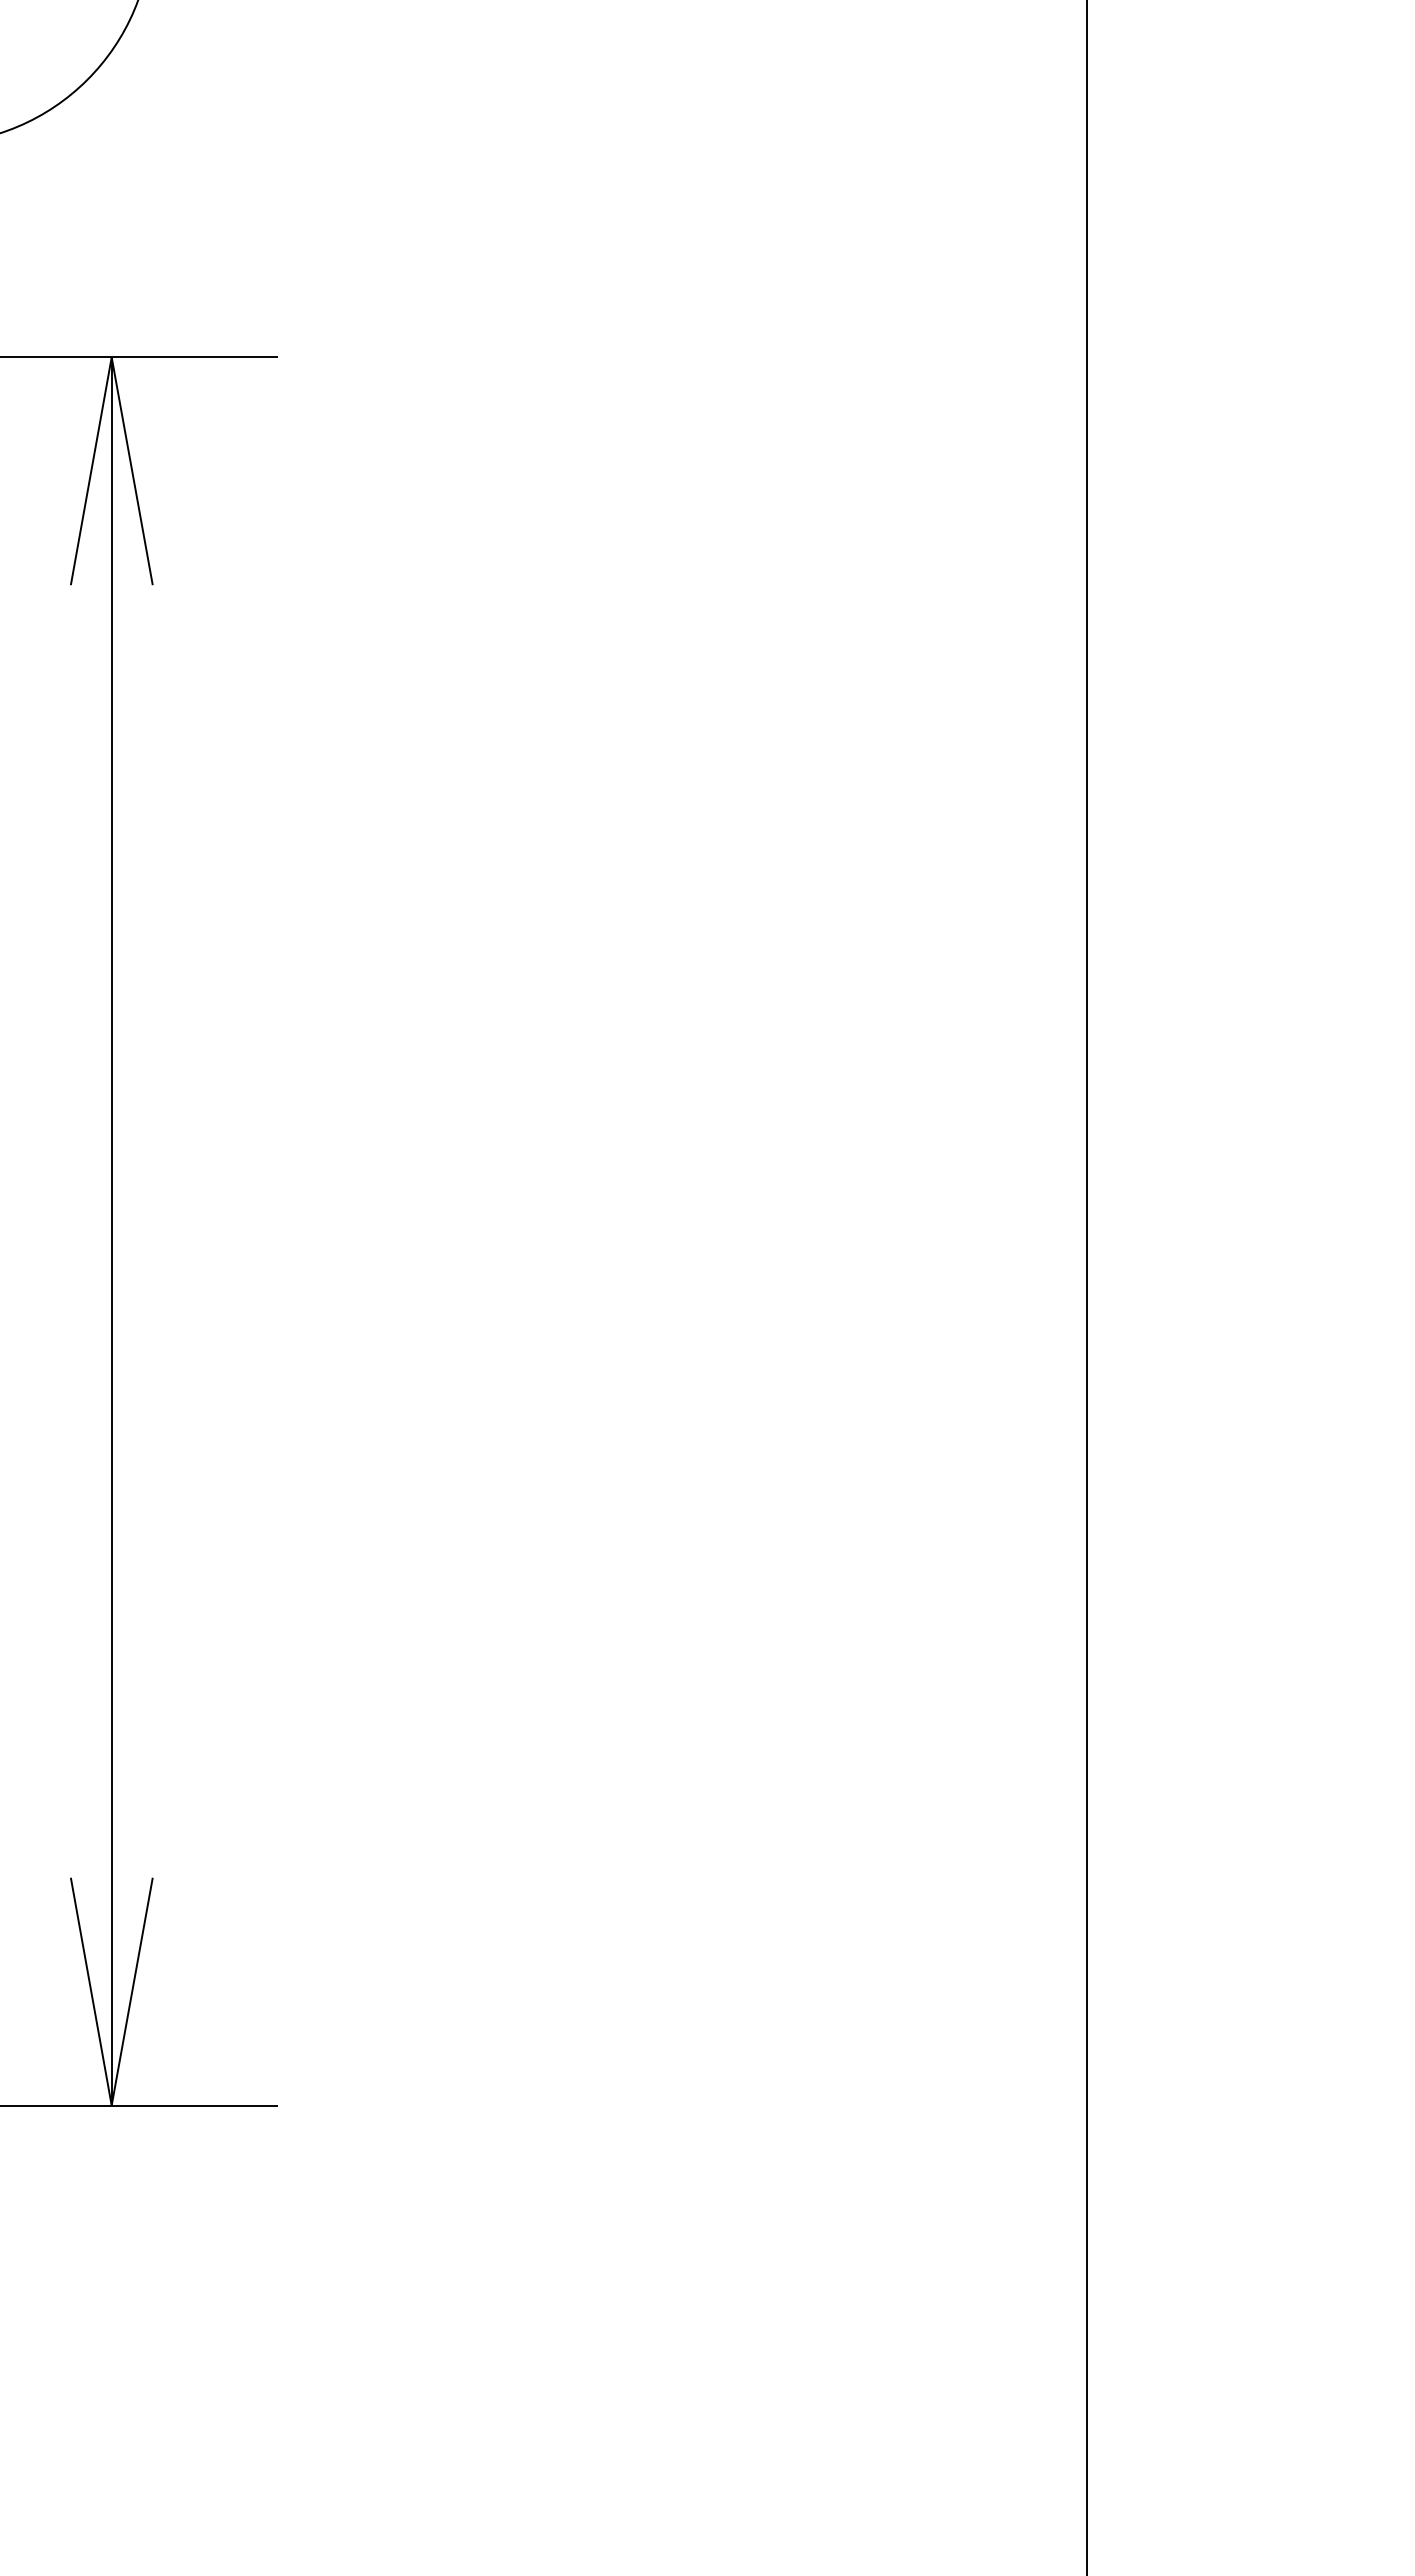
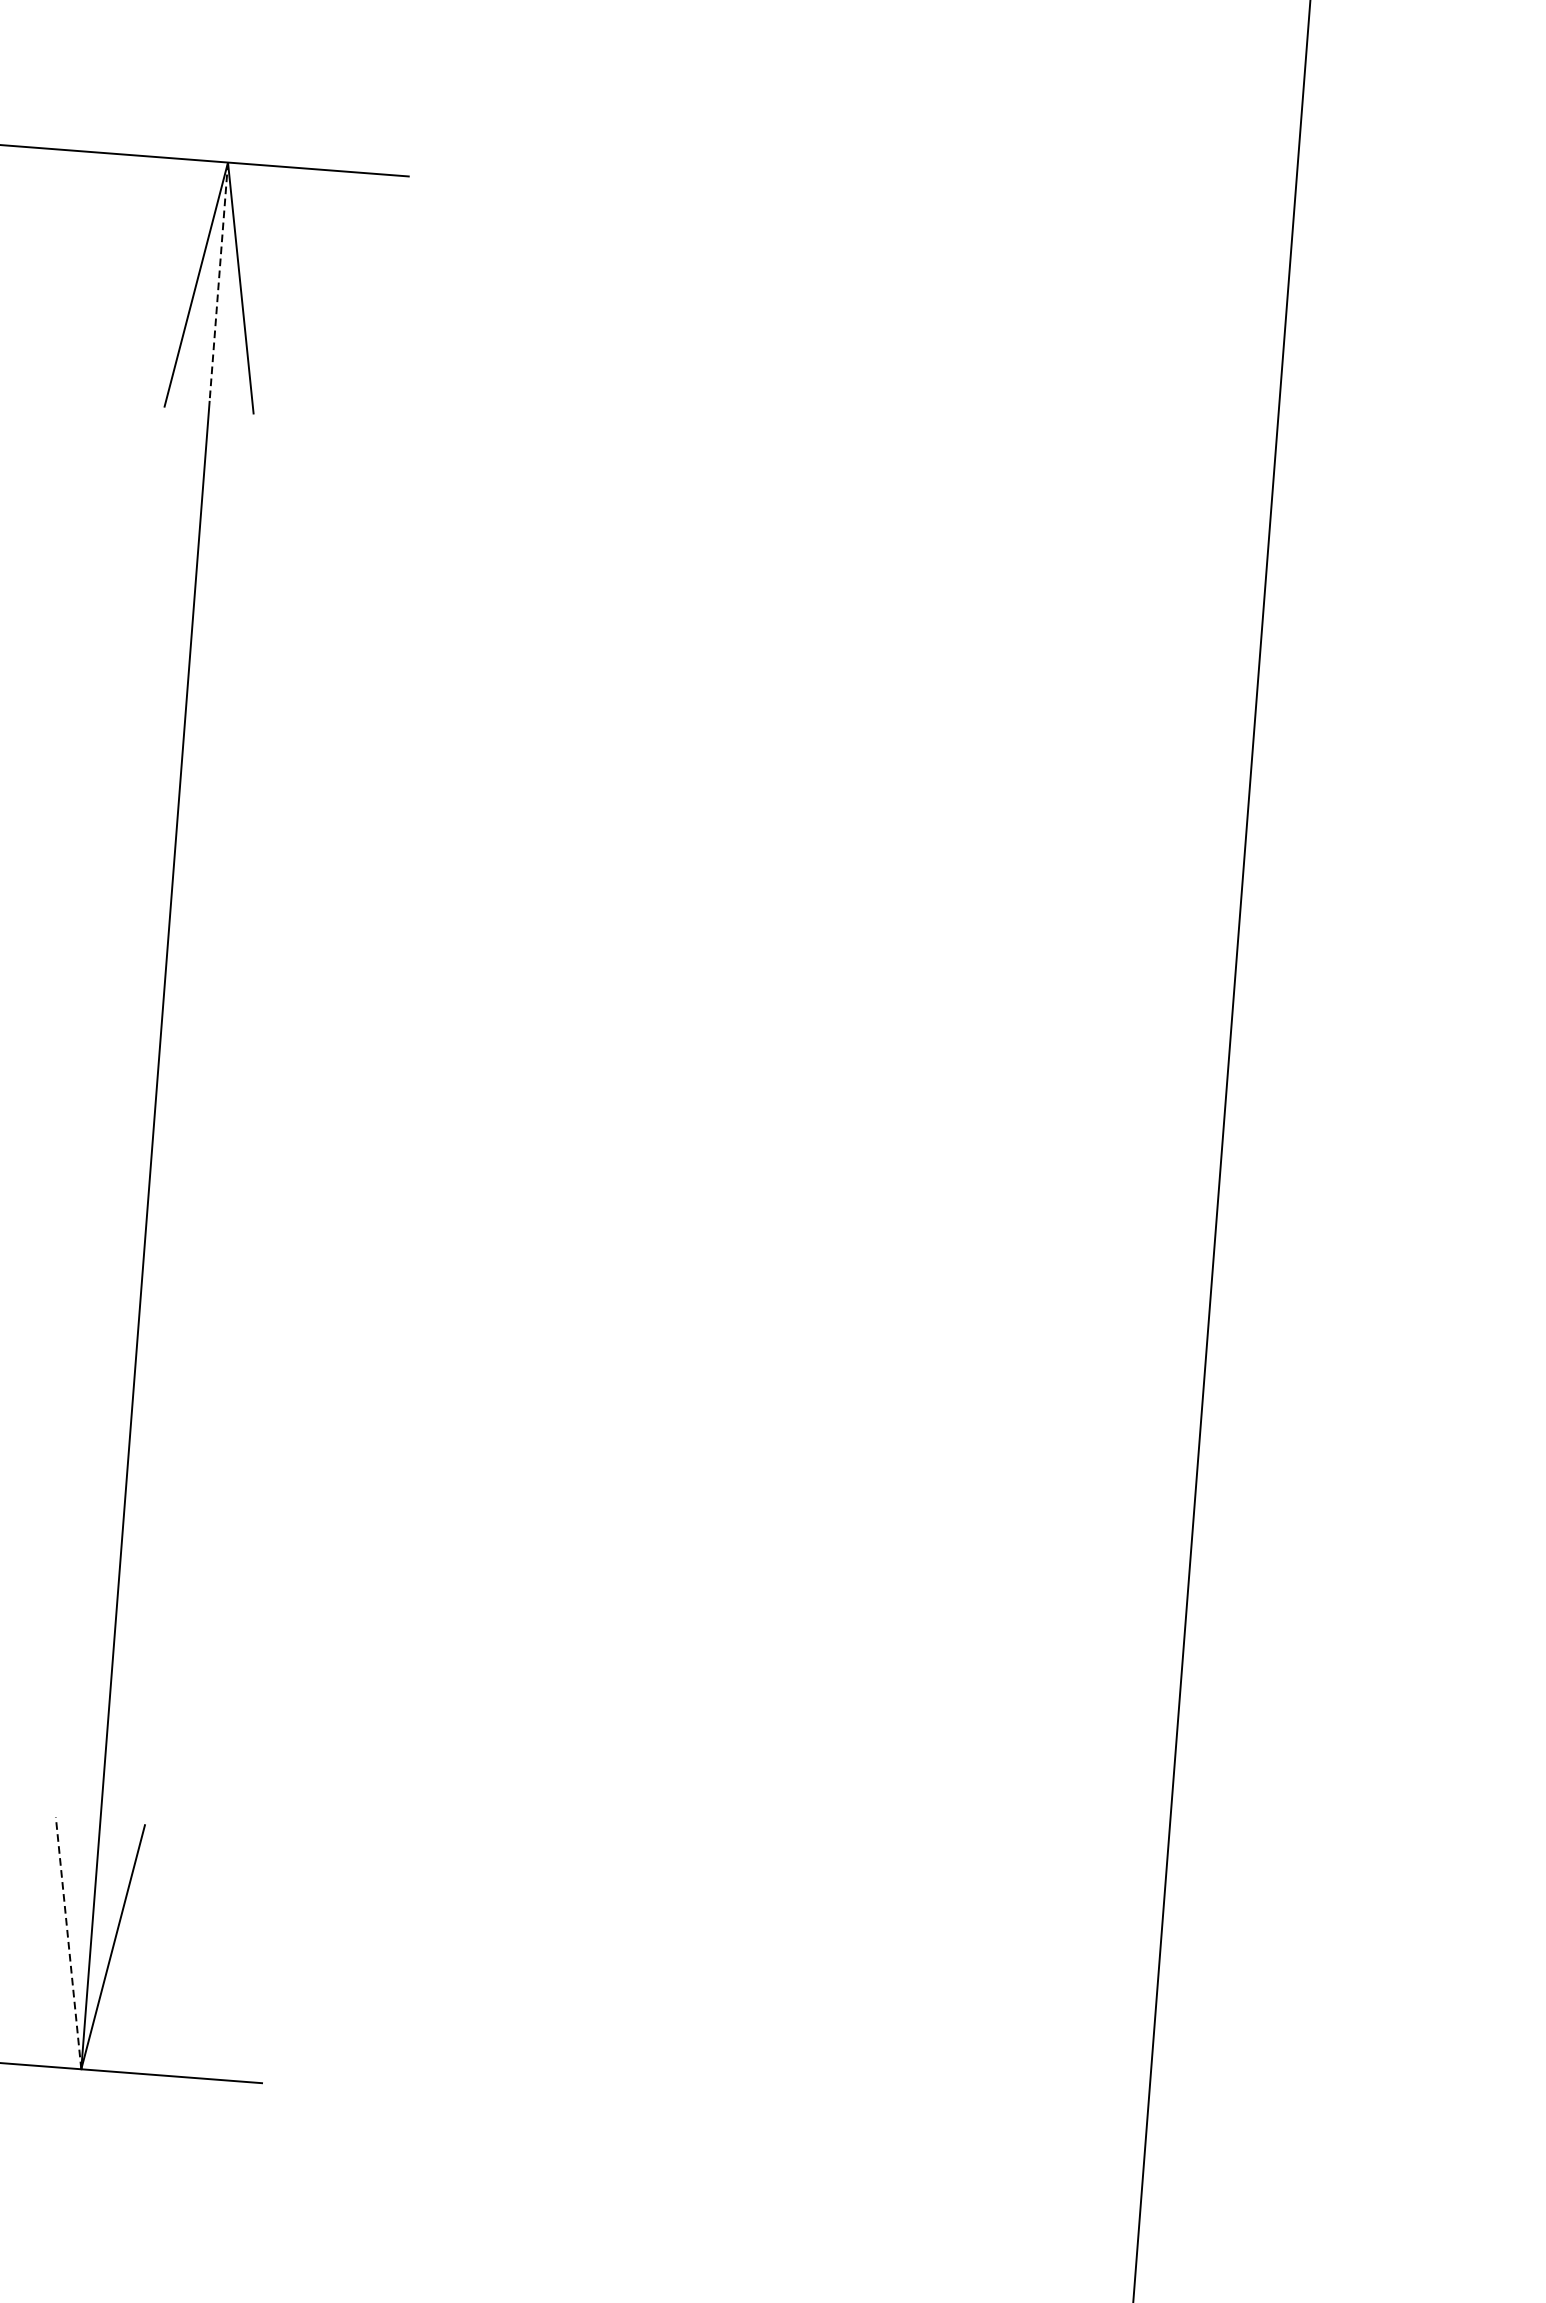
line: (111, 467) -> (218, 282), solid -> dashed
line: (91, 1991) -> (68, 1943), solid -> dashed

